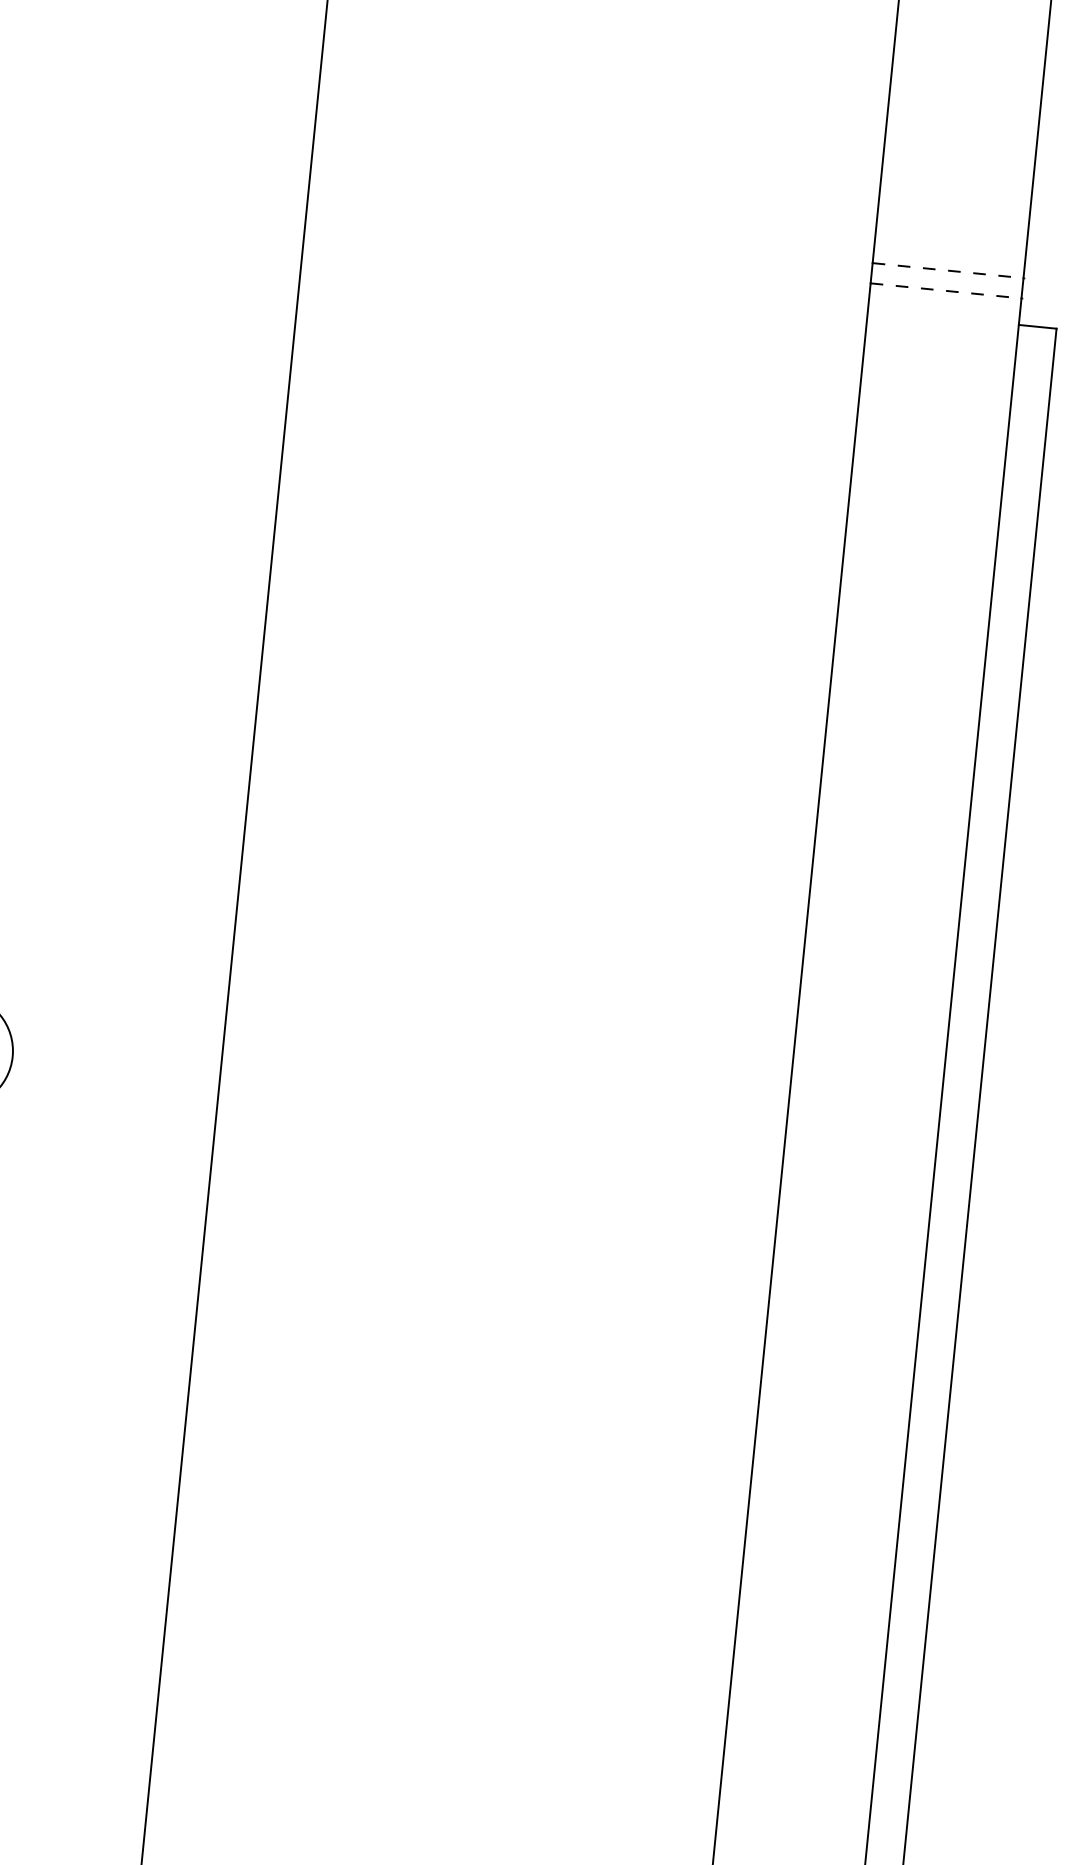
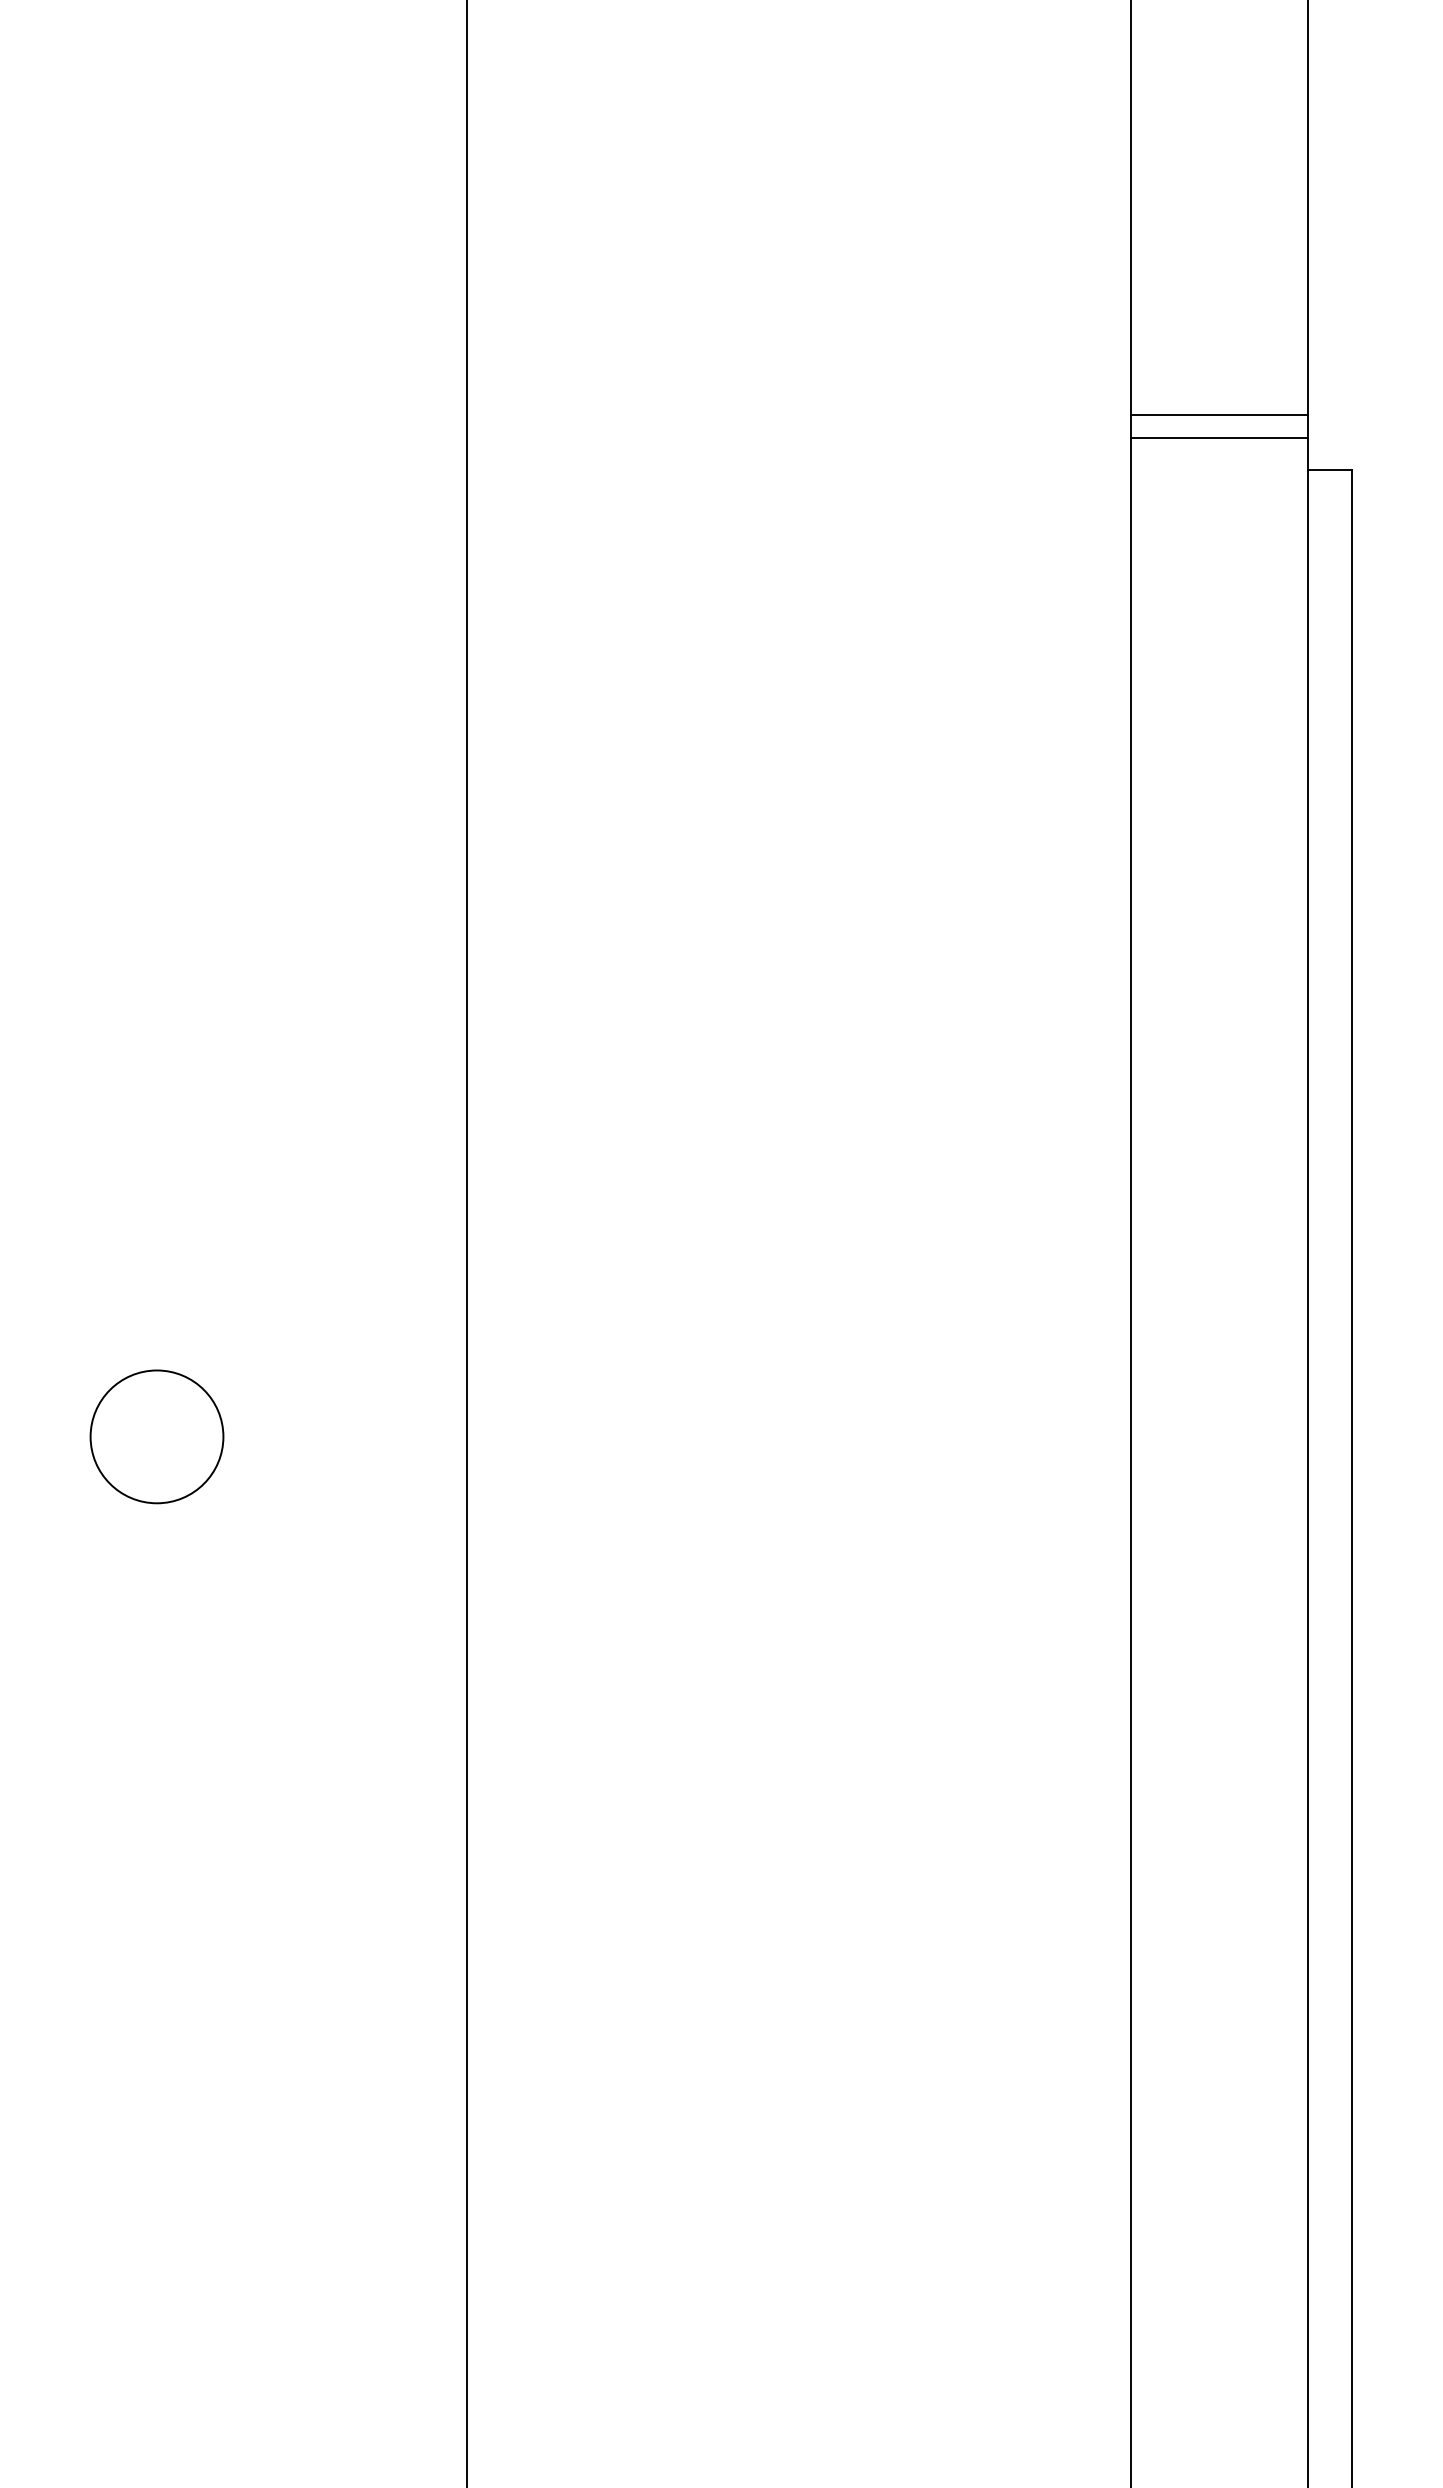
line: (948, 270) -> (1219, 414), dashed -> solid
line: (946, 290) -> (1219, 438), dashed -> solid

